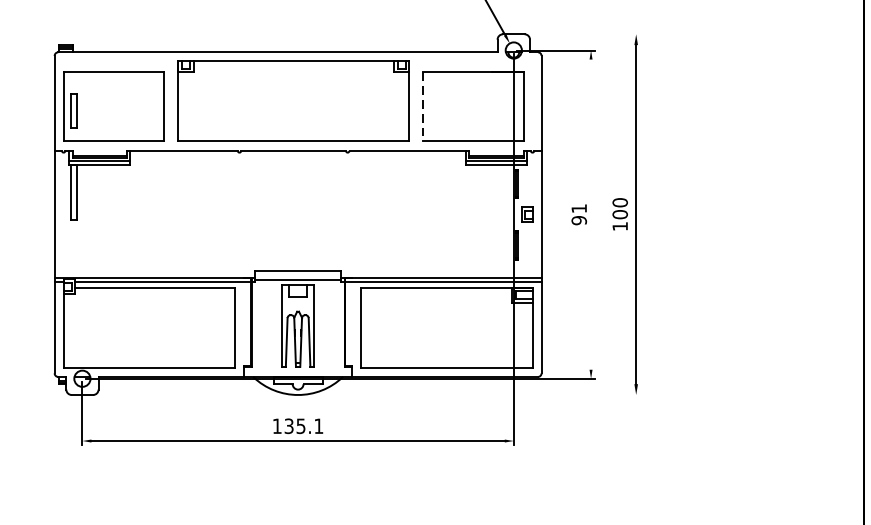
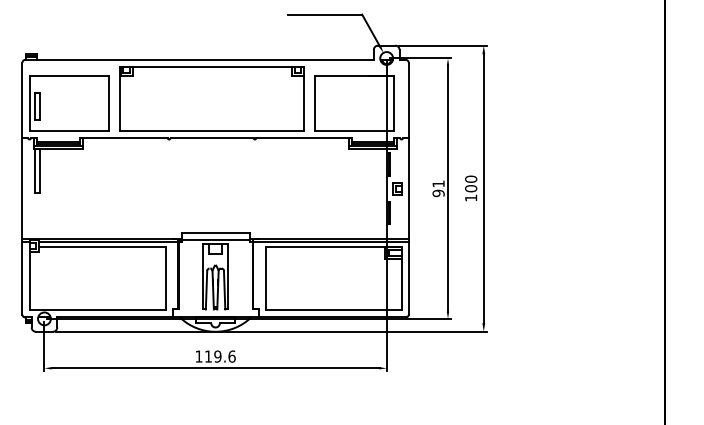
line: (584, 34) -> (442, 45), added
line: (424, 107) -> (315, 103), dashed -> solid
line: (591, 214) -> (448, 188), added
line: (368, 394) -> (271, 331), added
text: (304, 426) -> (220, 356), 135.1 -> 119.6

